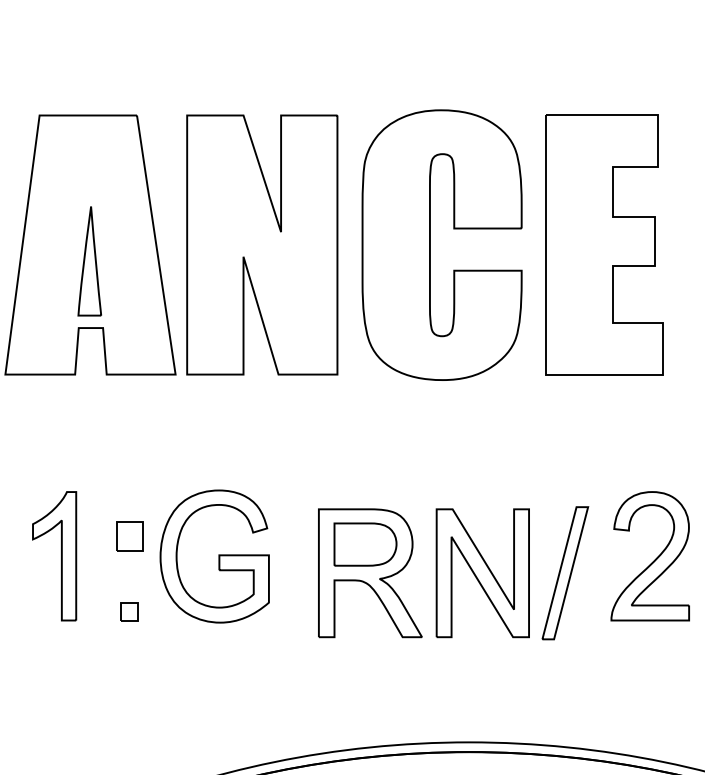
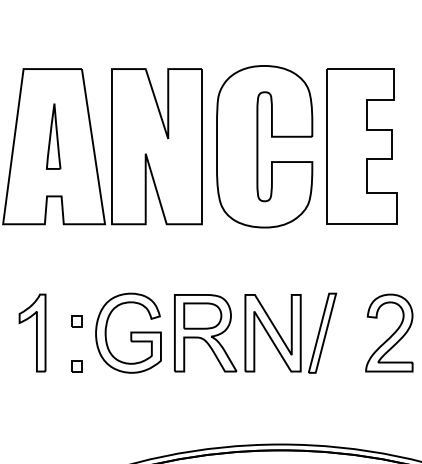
part: (89, 261) -> (53, 136), moved
part: (127, 536) -> (76, 321), size x0.62
part: (453, 572) -> (255, 332), moved

